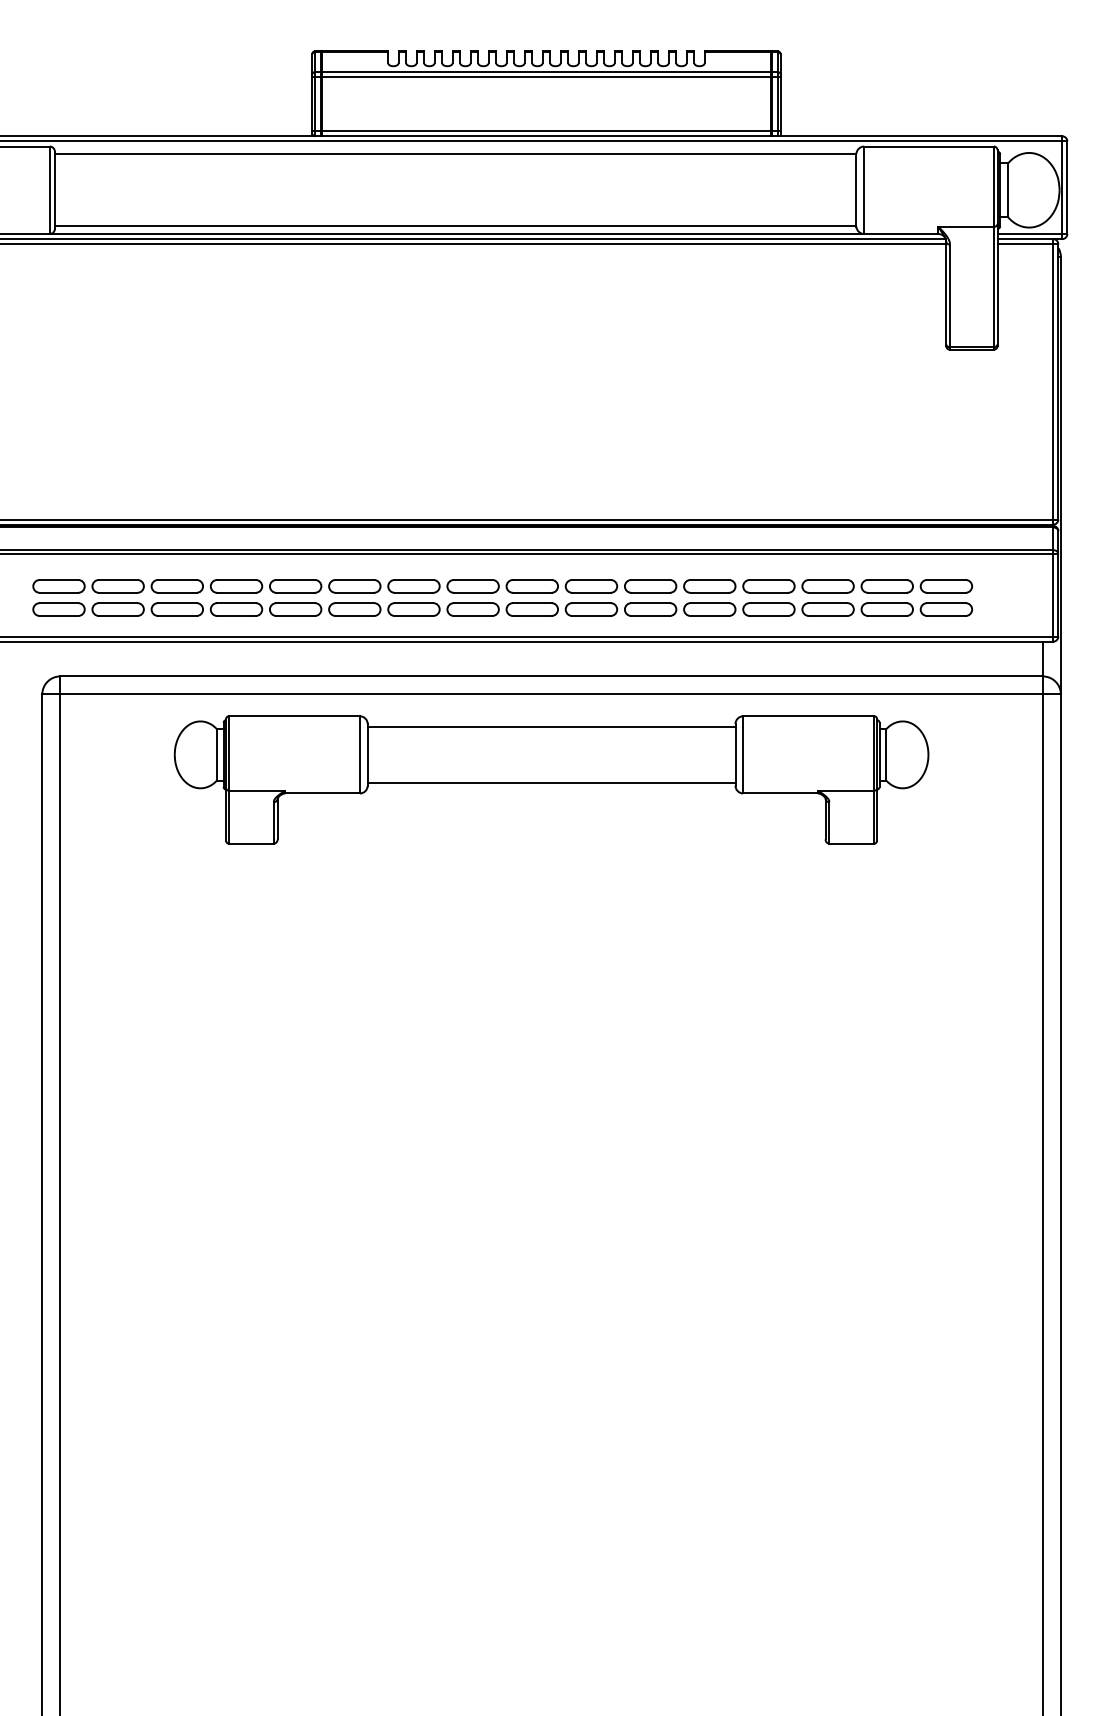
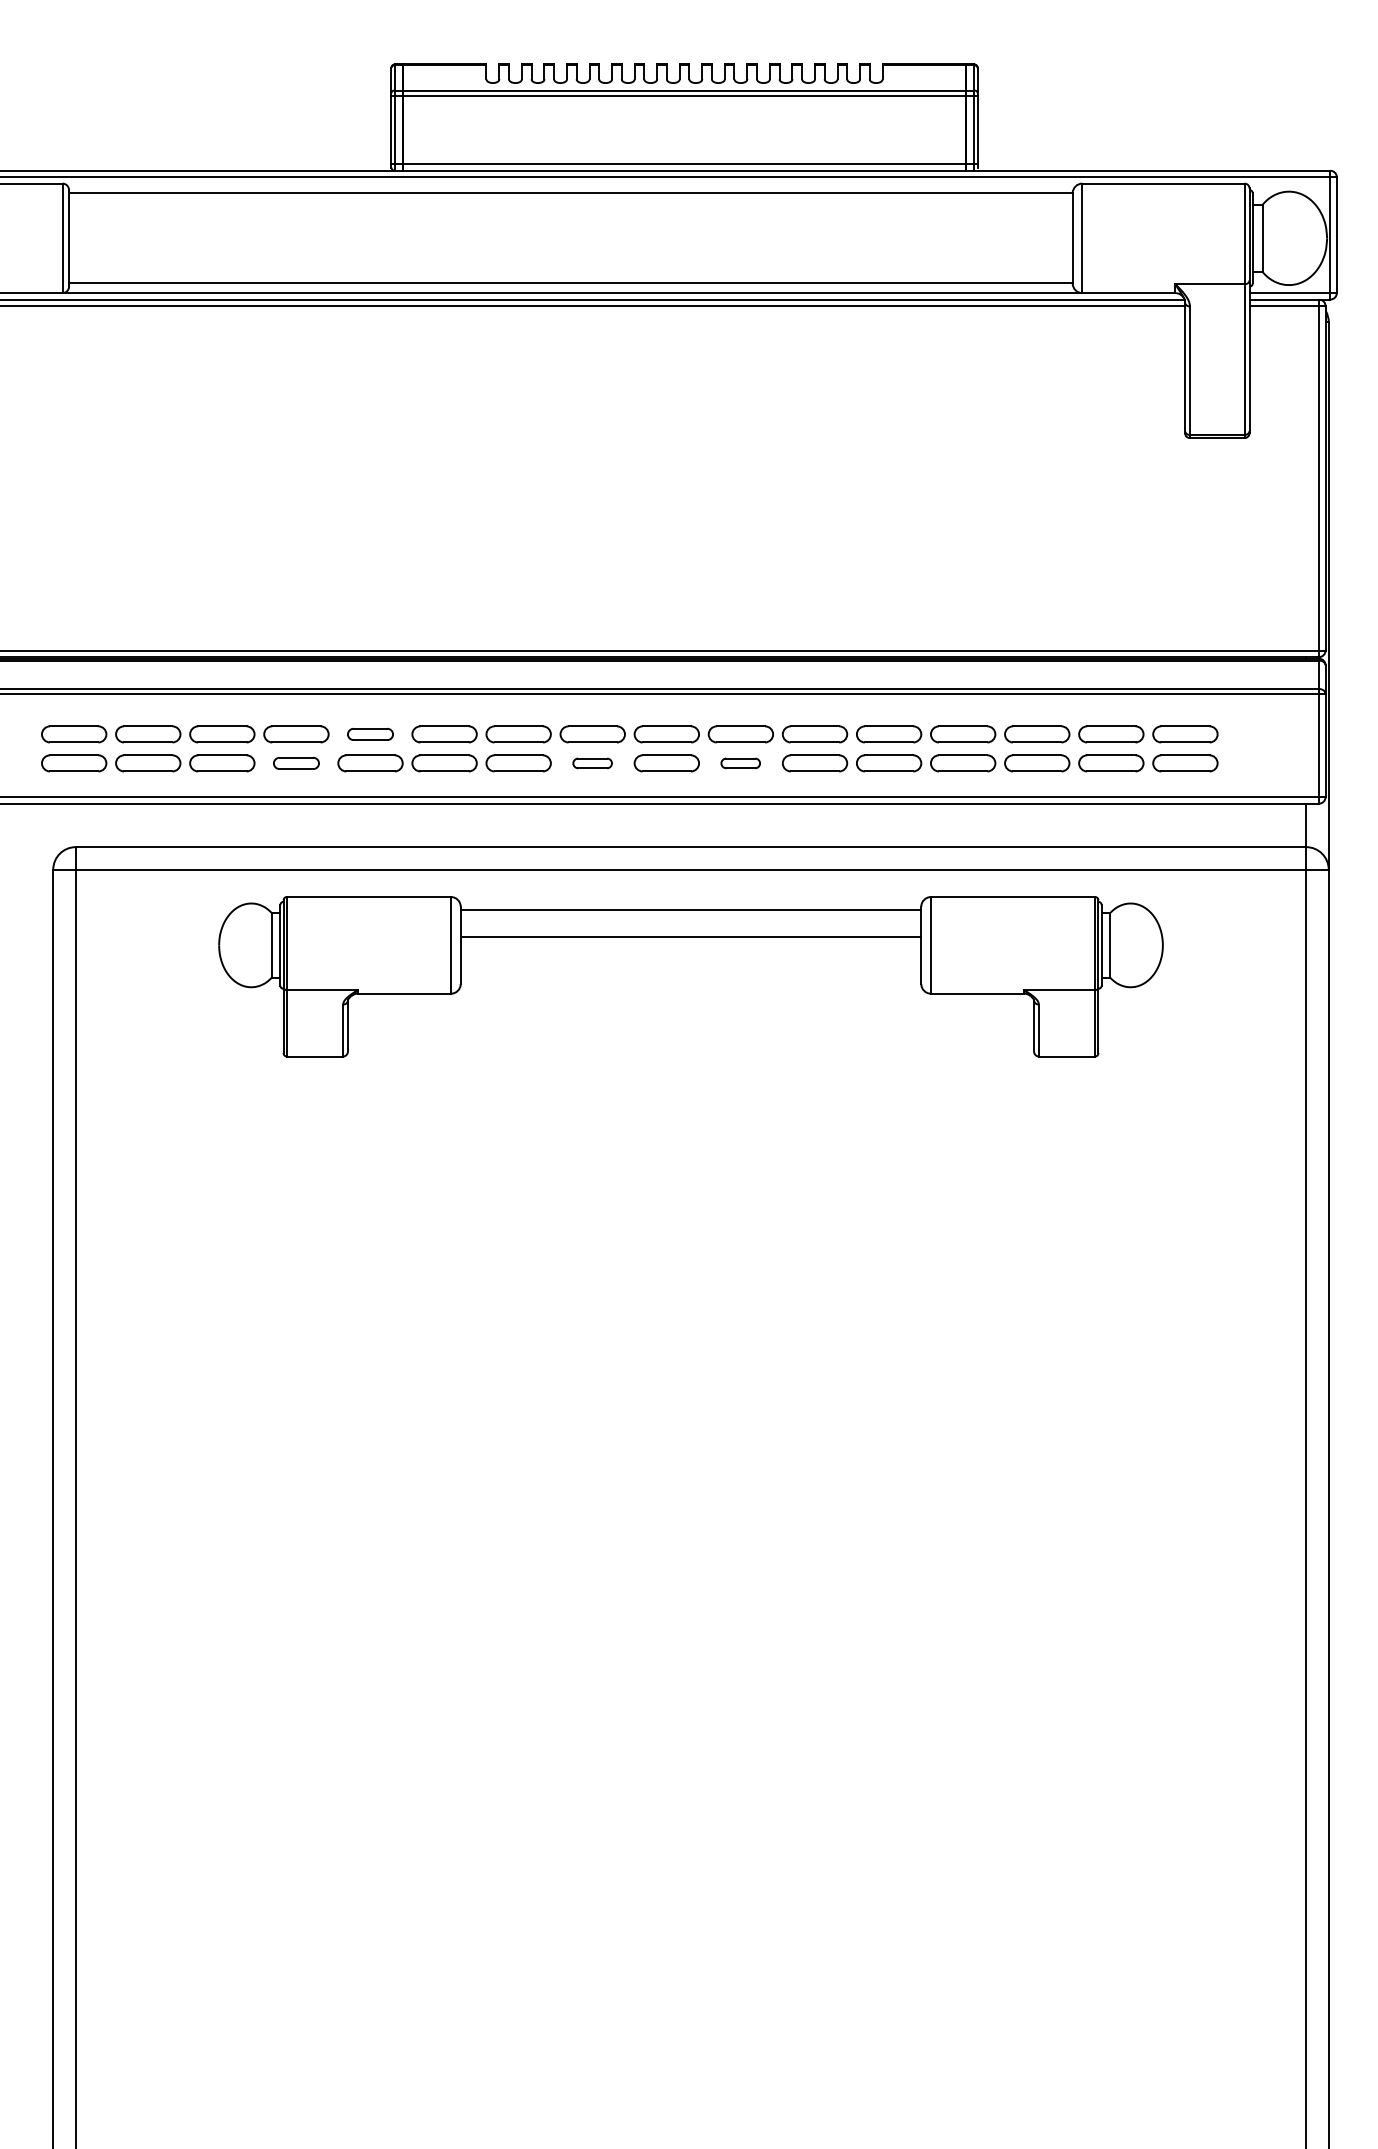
part: (295, 586) -> (370, 734), size x0.7
part: (236, 609) -> (296, 763), size x0.7
part: (472, 609) -> (592, 763), size x0.6
part: (591, 609) -> (740, 763), size x0.6
line: (551, 782) -> (690, 936), moved

